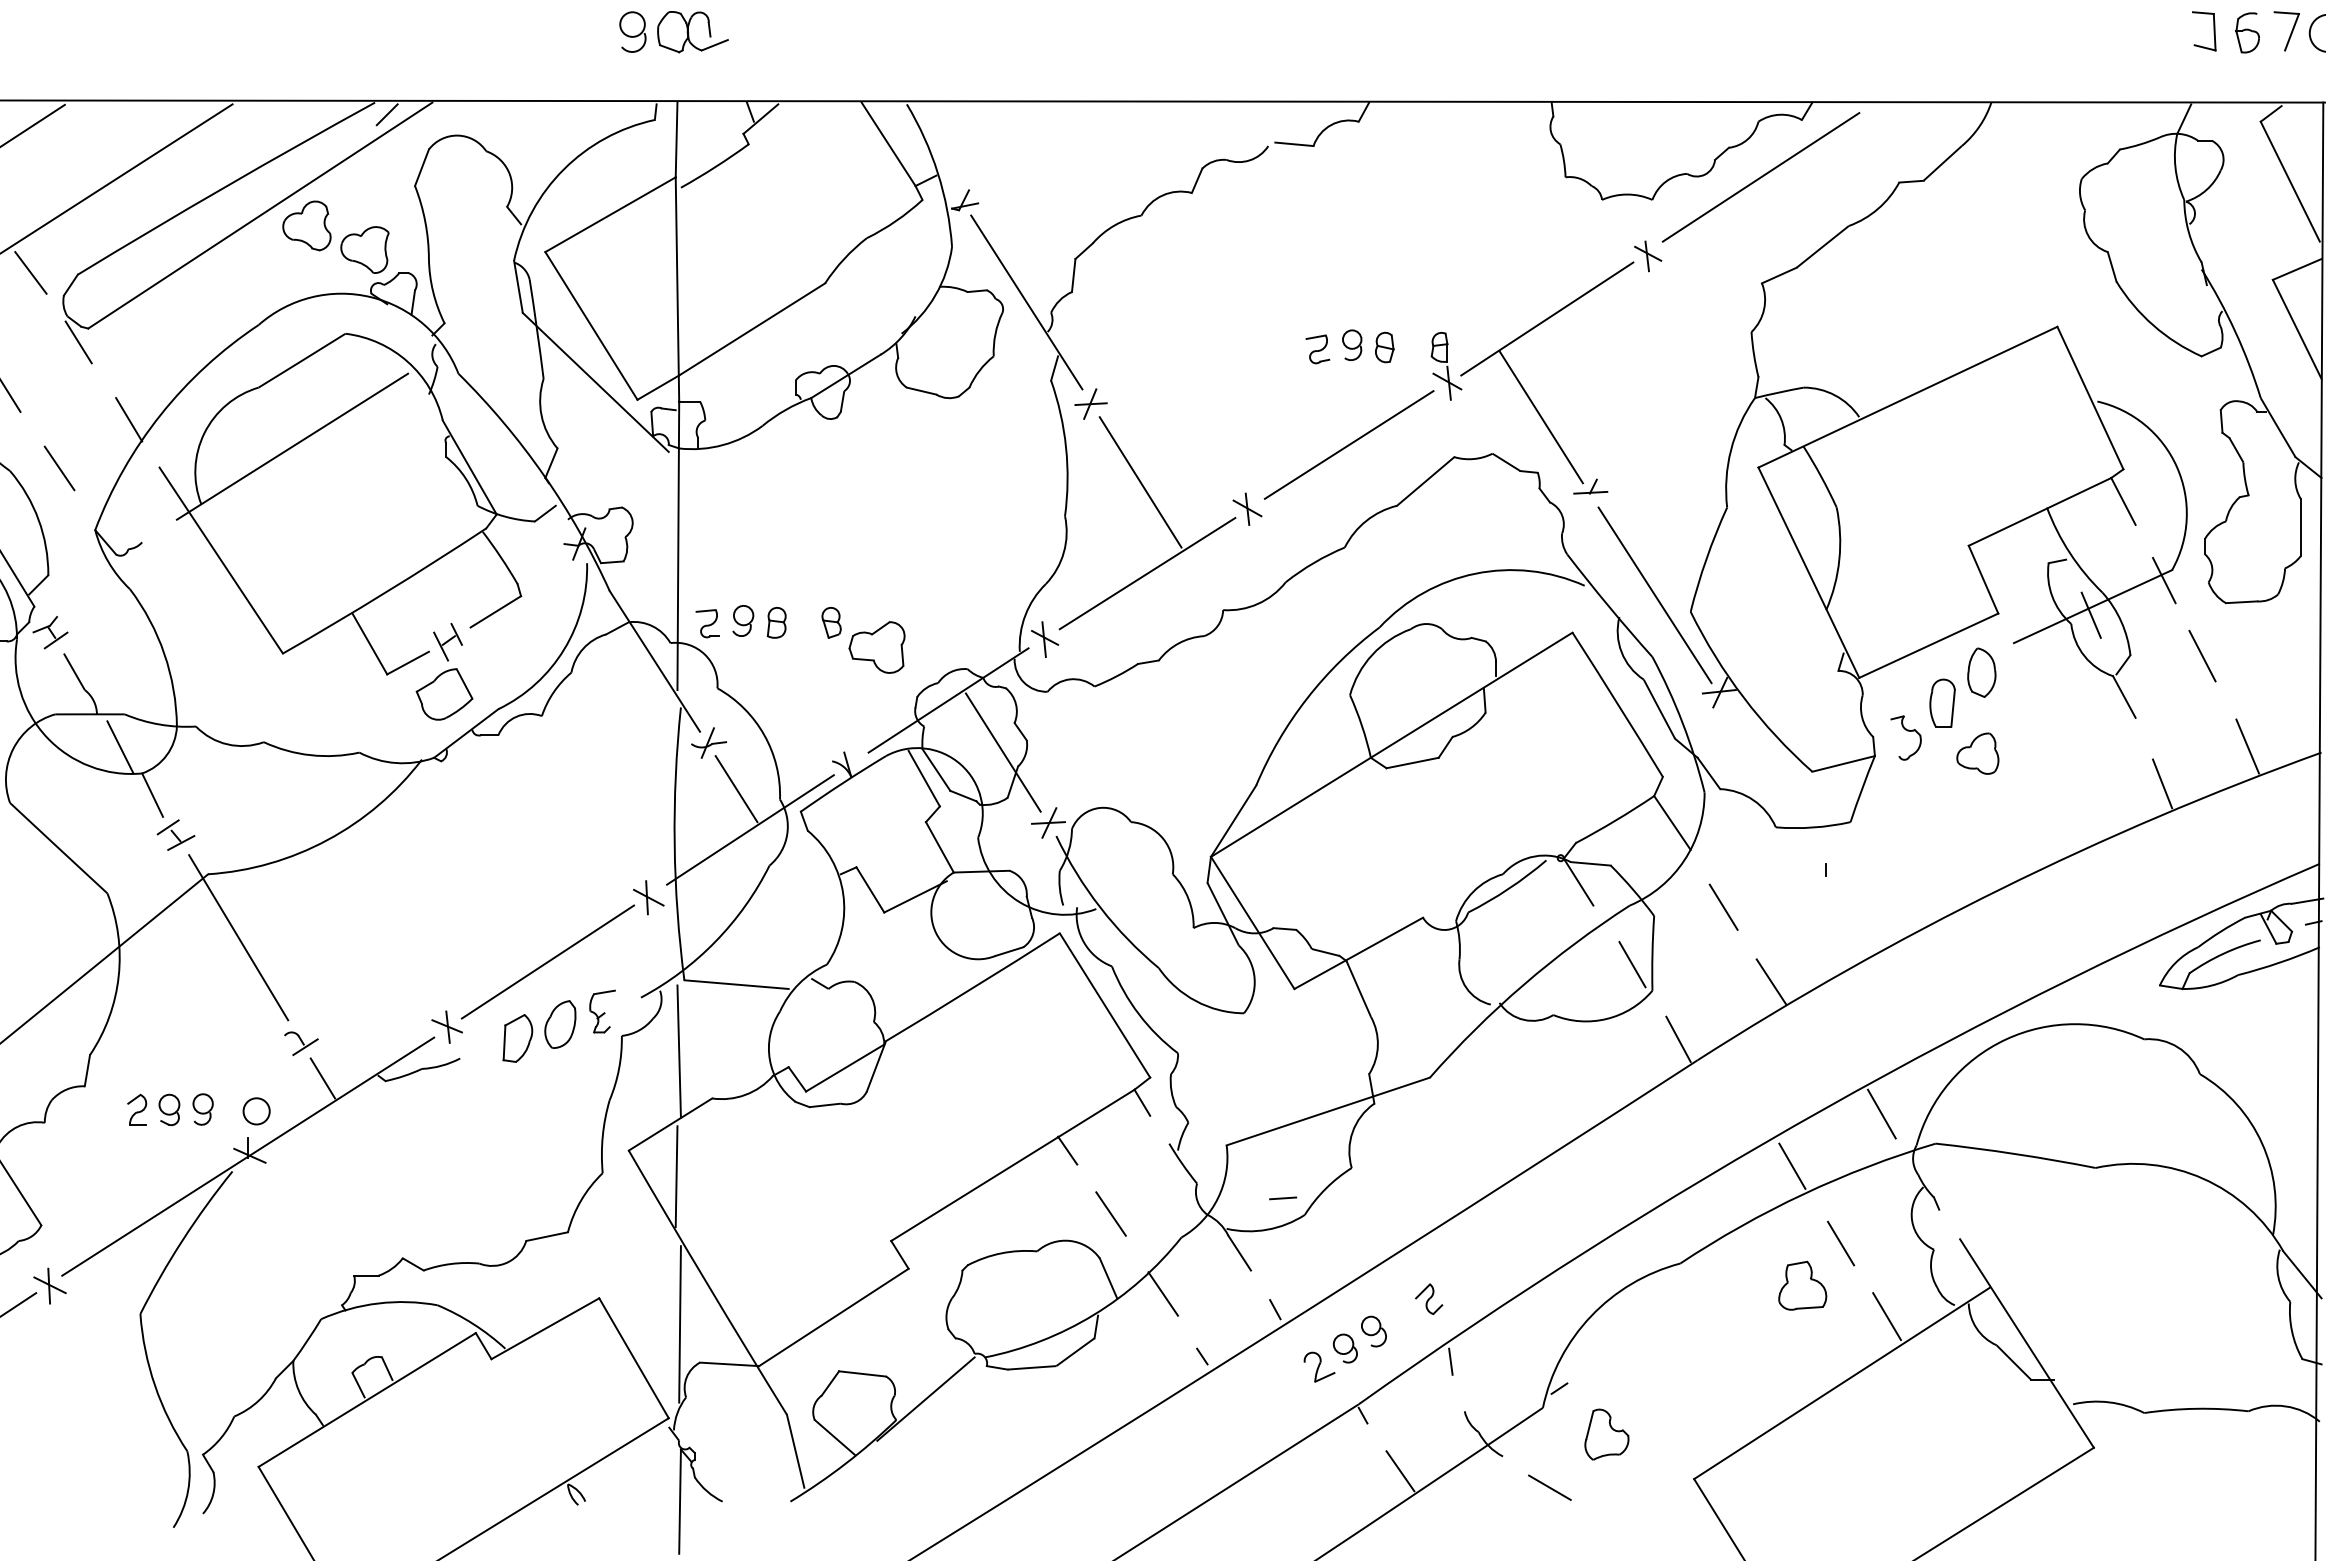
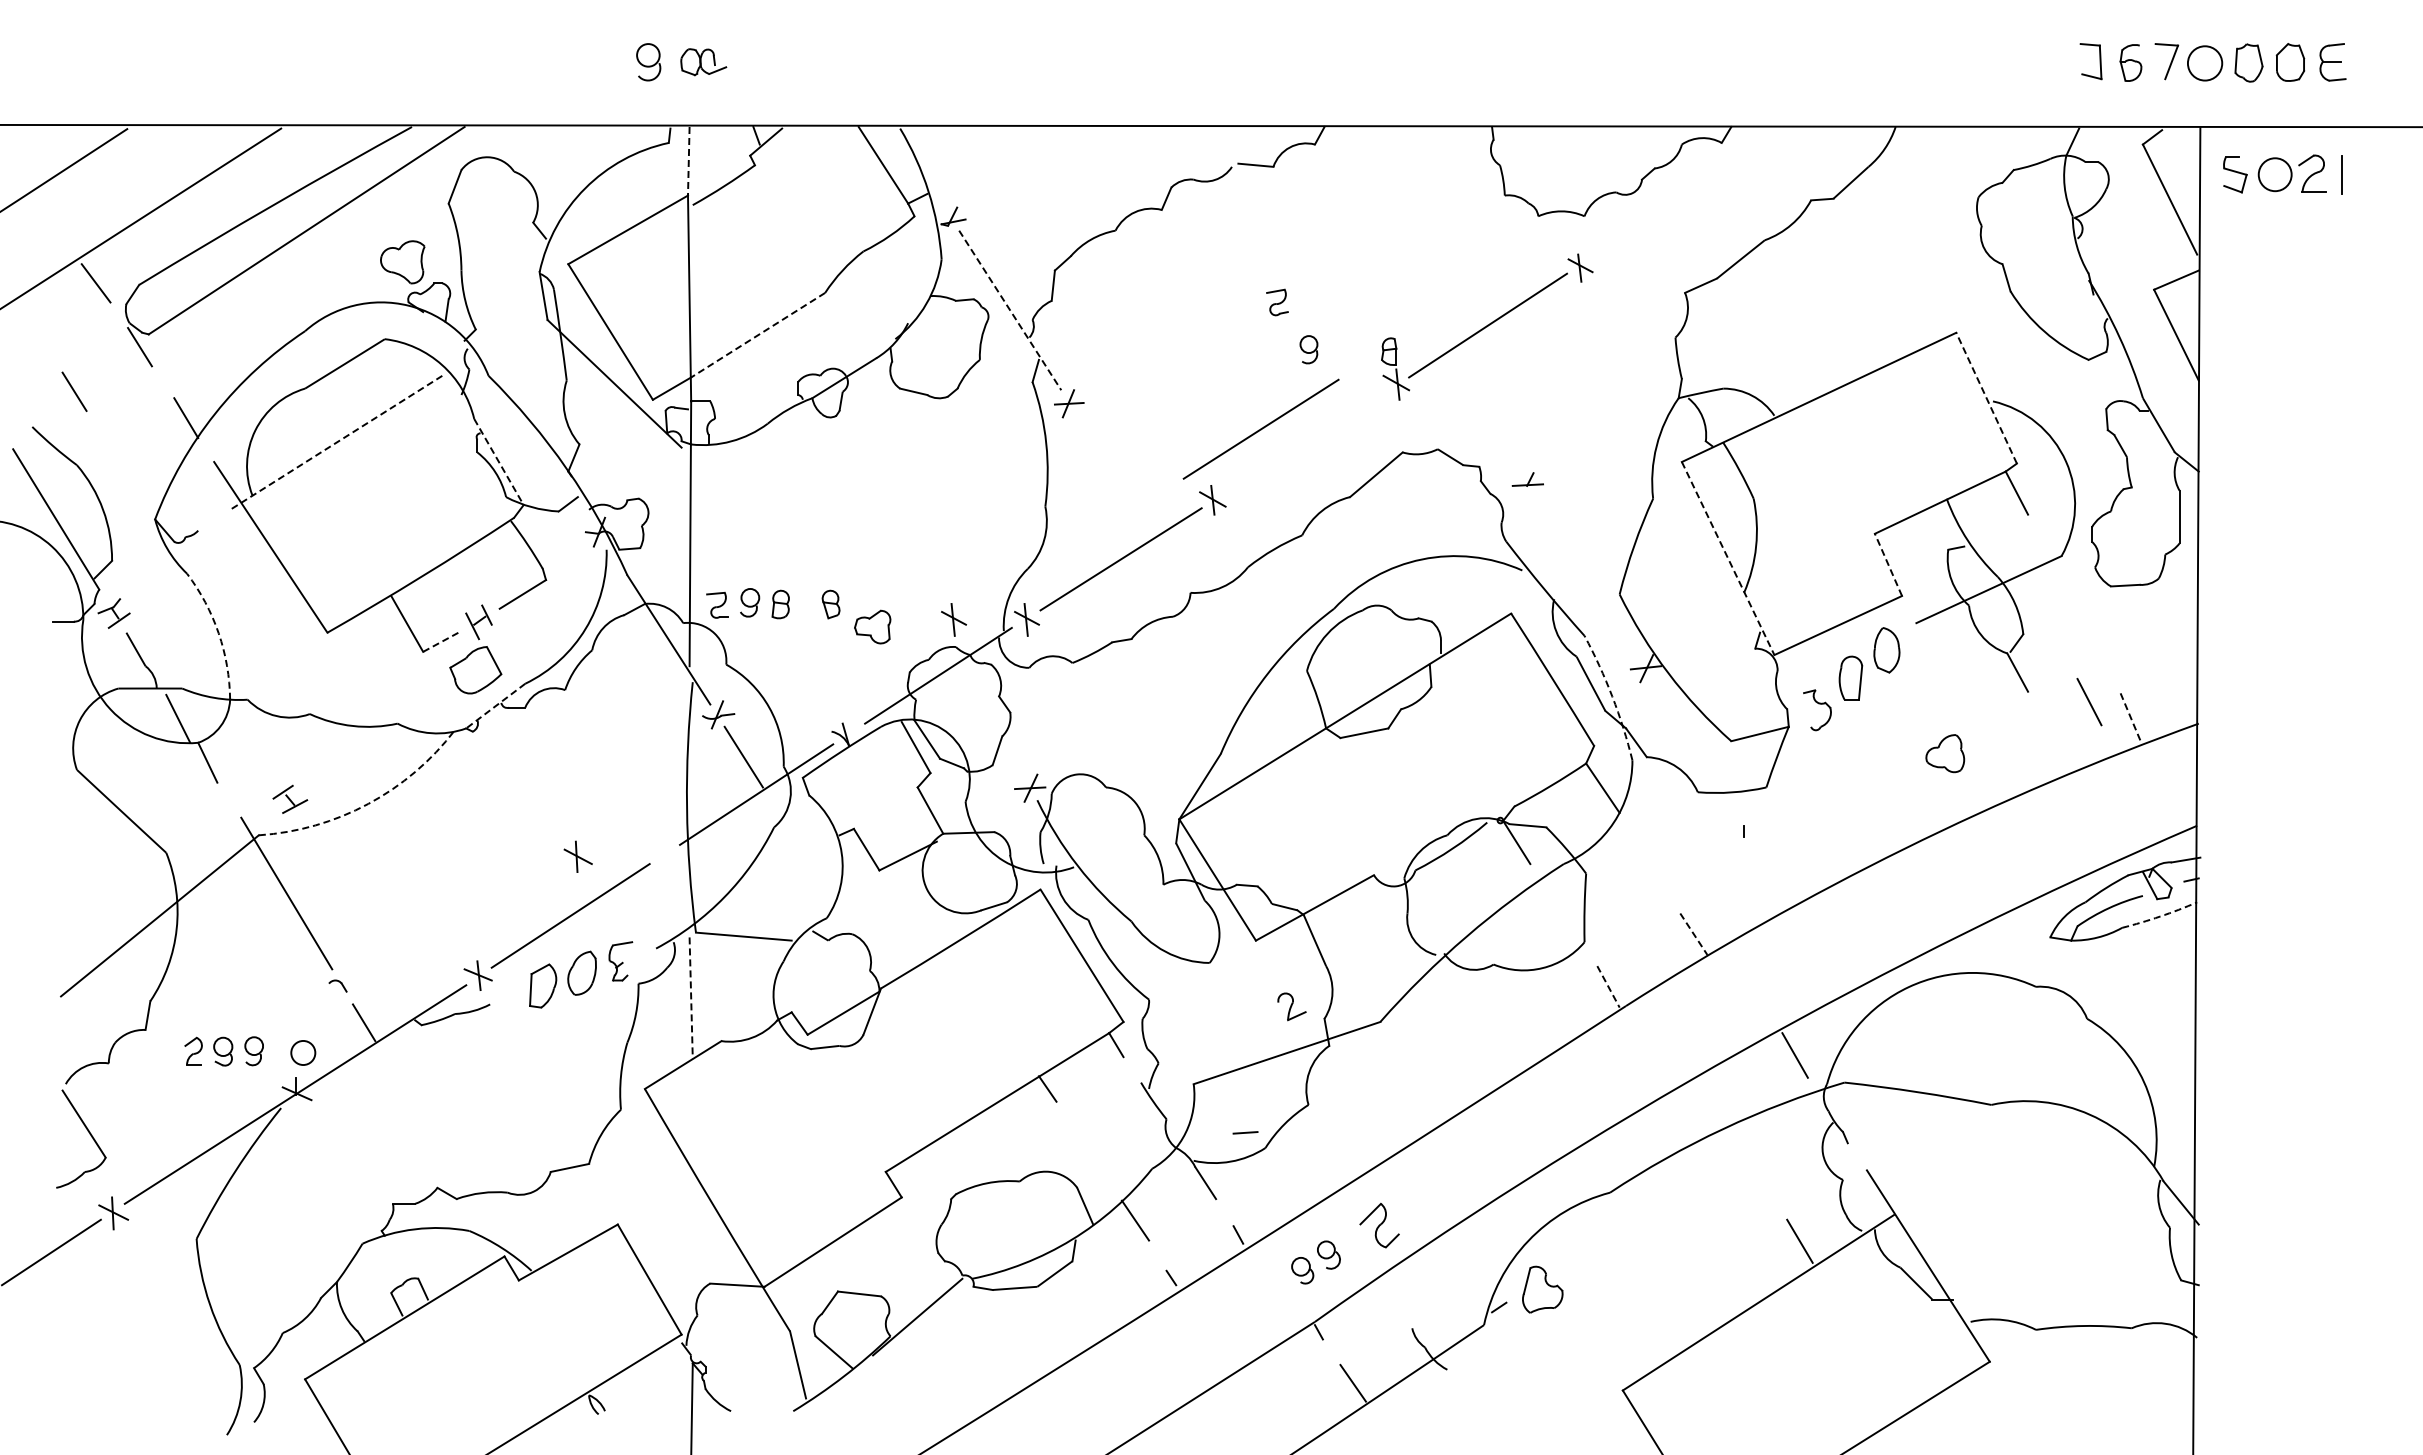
part: (692, 31) -> (703, 61), size x0.7
line: (386, 114) -> (422, 137), removed
line: (676, 140) -> (688, 161), solid -> dashed
line: (1761, 177) -> (1684, 195), removed
part: (306, 225) -> (349, 239), removed
line: (1027, 302) -> (1010, 310), solid -> dashed
line: (751, 329) -> (757, 335), solid -> dashed
part: (1384, 347) -> (1338, 351), removed
part: (1317, 349) -> (1277, 302), moved
line: (2090, 397) -> (1986, 397), solid -> dashed
line: (1541, 416) -> (1482, 415), removed
line: (1348, 444) -> (1260, 428), moved
line: (291, 447) -> (335, 443), solid -> dashed
line: (59, 468) -> (122, 462), removed
line: (469, 468) -> (498, 462), solid -> dashed
line: (1140, 482) -> (1114, 475), removed
line: (1809, 572) -> (1728, 558), solid -> dashed
line: (1983, 579) -> (1888, 564), solid -> dashed
line: (2164, 580) -> (2054, 565), removed
line: (1654, 594) -> (1586, 578), removed
line: (2091, 615) -> (1987, 597), removed
part: (964, 639) -> (953, 619), added
part: (876, 646) -> (872, 626), size x0.7
arc: (164, 654) -> (218, 633), solid -> dashed
line: (2202, 656) -> (2089, 702), moved
line: (408, 663) -> (442, 641), solid -> dashed
arc: (1682, 723) -> (1612, 696), solid -> dashed
line: (466, 733) -> (495, 706), solid -> dashed
line: (2247, 747) -> (2130, 718), solid -> dashed
line: (1003, 752) -> (988, 723), removed
part: (1978, 753) -> (1945, 753), moved
line: (2162, 784) -> (2052, 752), removed
part: (176, 834) -> (290, 798), moved
arc: (327, 839) -> (368, 803), solid -> dashed
part: (647, 897) -> (577, 856), moved
line: (1723, 907) -> (1649, 865), removed
arc: (2279, 962) -> (2160, 916), solid -> dashed
line: (1632, 964) -> (1566, 918), removed
line: (1771, 982) -> (1693, 934), solid -> dashed
line: (1678, 1038) -> (1608, 986), solid -> dashed
line: (305, 1046) -> (348, 993), removed
line: (679, 1052) -> (691, 998), solid -> dashed
line: (1791, 1166) -> (1712, 1103), removed
line: (676, 1176) -> (688, 1112), removed
line: (1110, 1214) -> (1087, 1147), removed
line: (1840, 1243) -> (1757, 1174), removed
part: (1802, 1285) -> (1722, 1212), removed
part: (1429, 1298) -> (1379, 1224), size x1.6
line: (679, 1324) -> (691, 1248), removed
line: (1450, 1361) -> (1399, 1282), removed
part: (1319, 1366) -> (1291, 1006), moved
part: (1606, 1434) -> (1542, 1289), moved
line: (1549, 1487) -> (1490, 1398), removed

